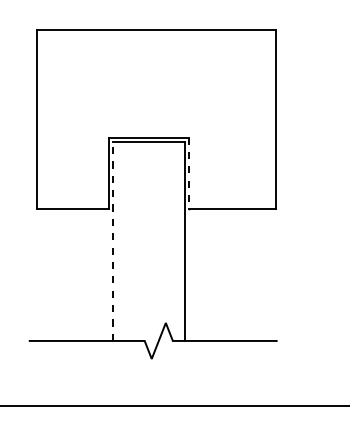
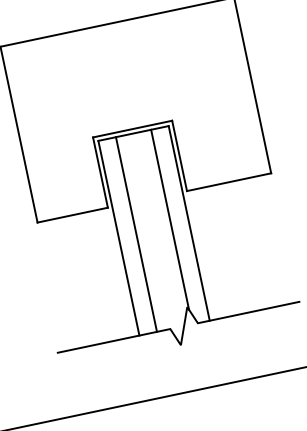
line: (189, 173) -> (179, 155), dashed -> solid
line: (167, 234) -> (170, 220), added
line: (113, 241) -> (119, 238), dashed -> solid
line: (131, 241) -> (136, 234), added

